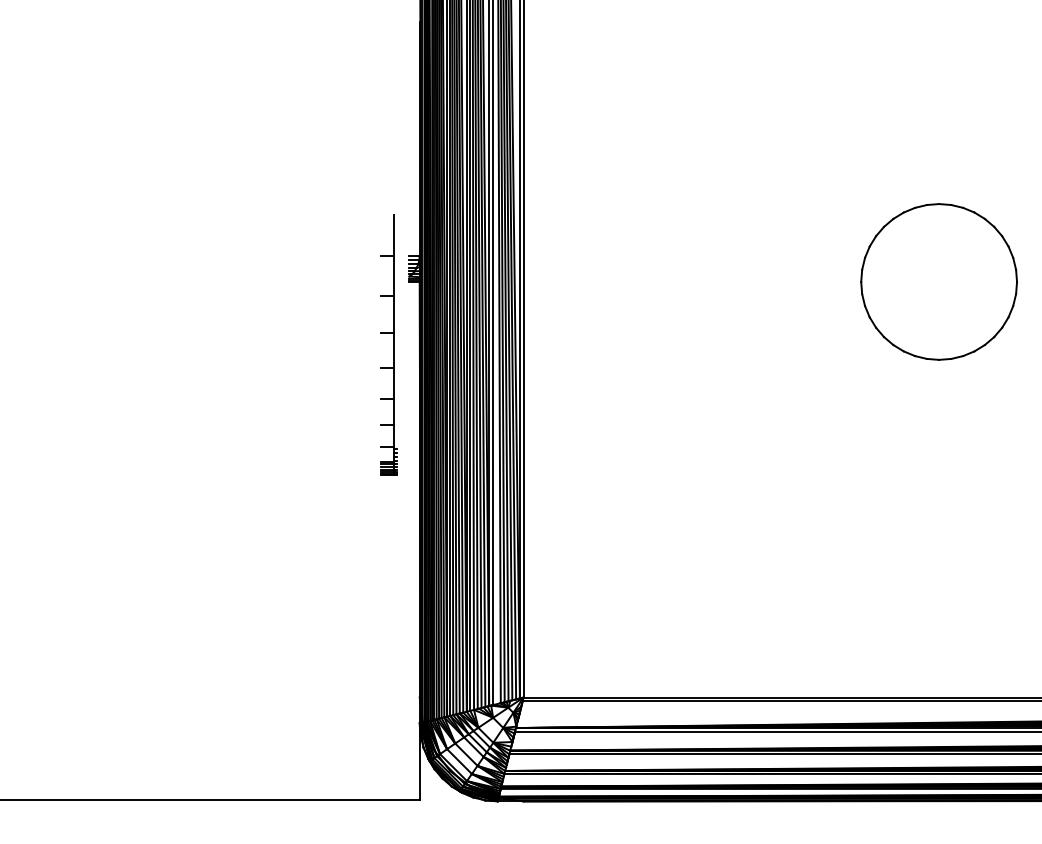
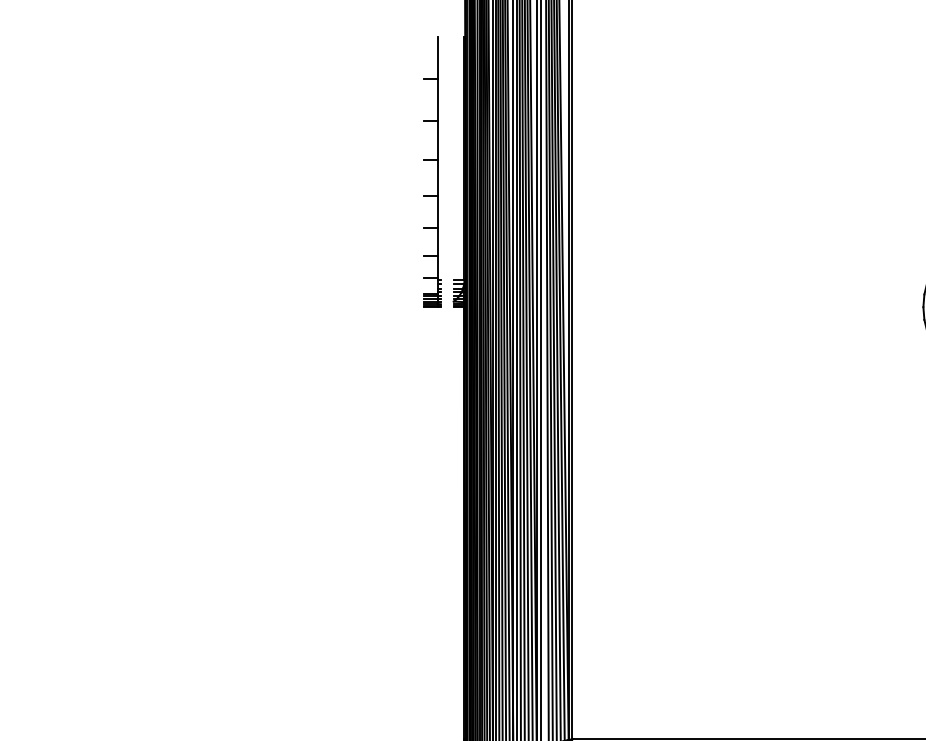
part: (388, 344) -> (432, 171), moved

